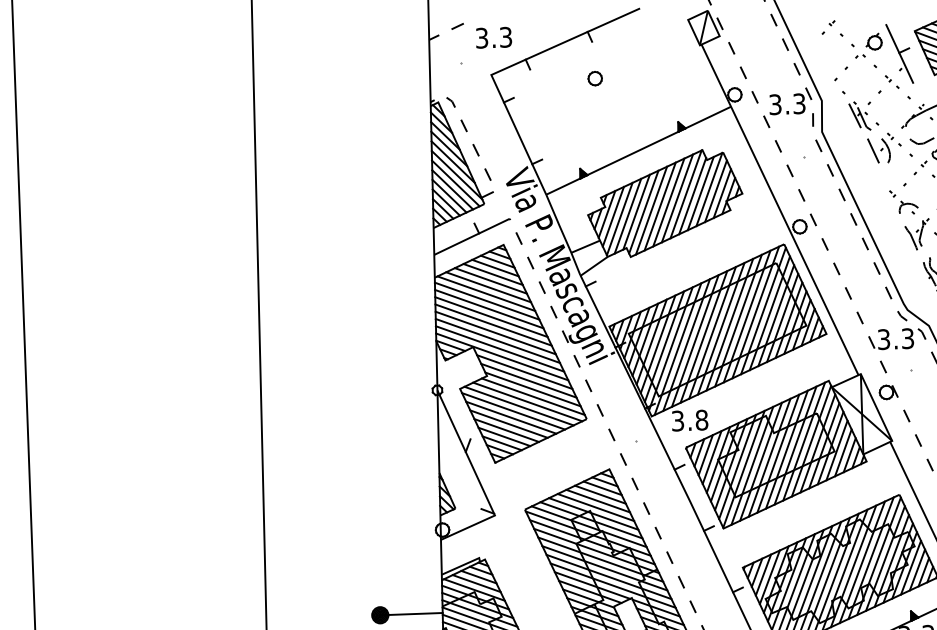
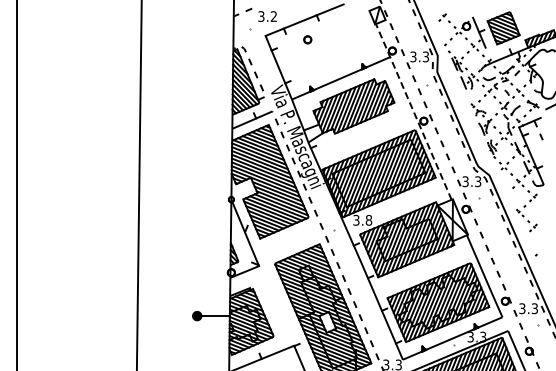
text: (505, 37) -> (273, 16), 3.3 -> 3.2
part: (594, 77) -> (307, 39), moved
line: (779, 209) -> (413, 111), solid -> dashed

